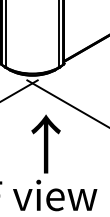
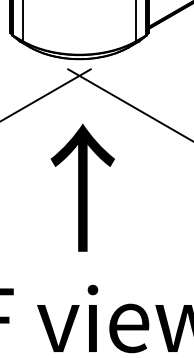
text: (45, 143) -> (81, 186), moved

